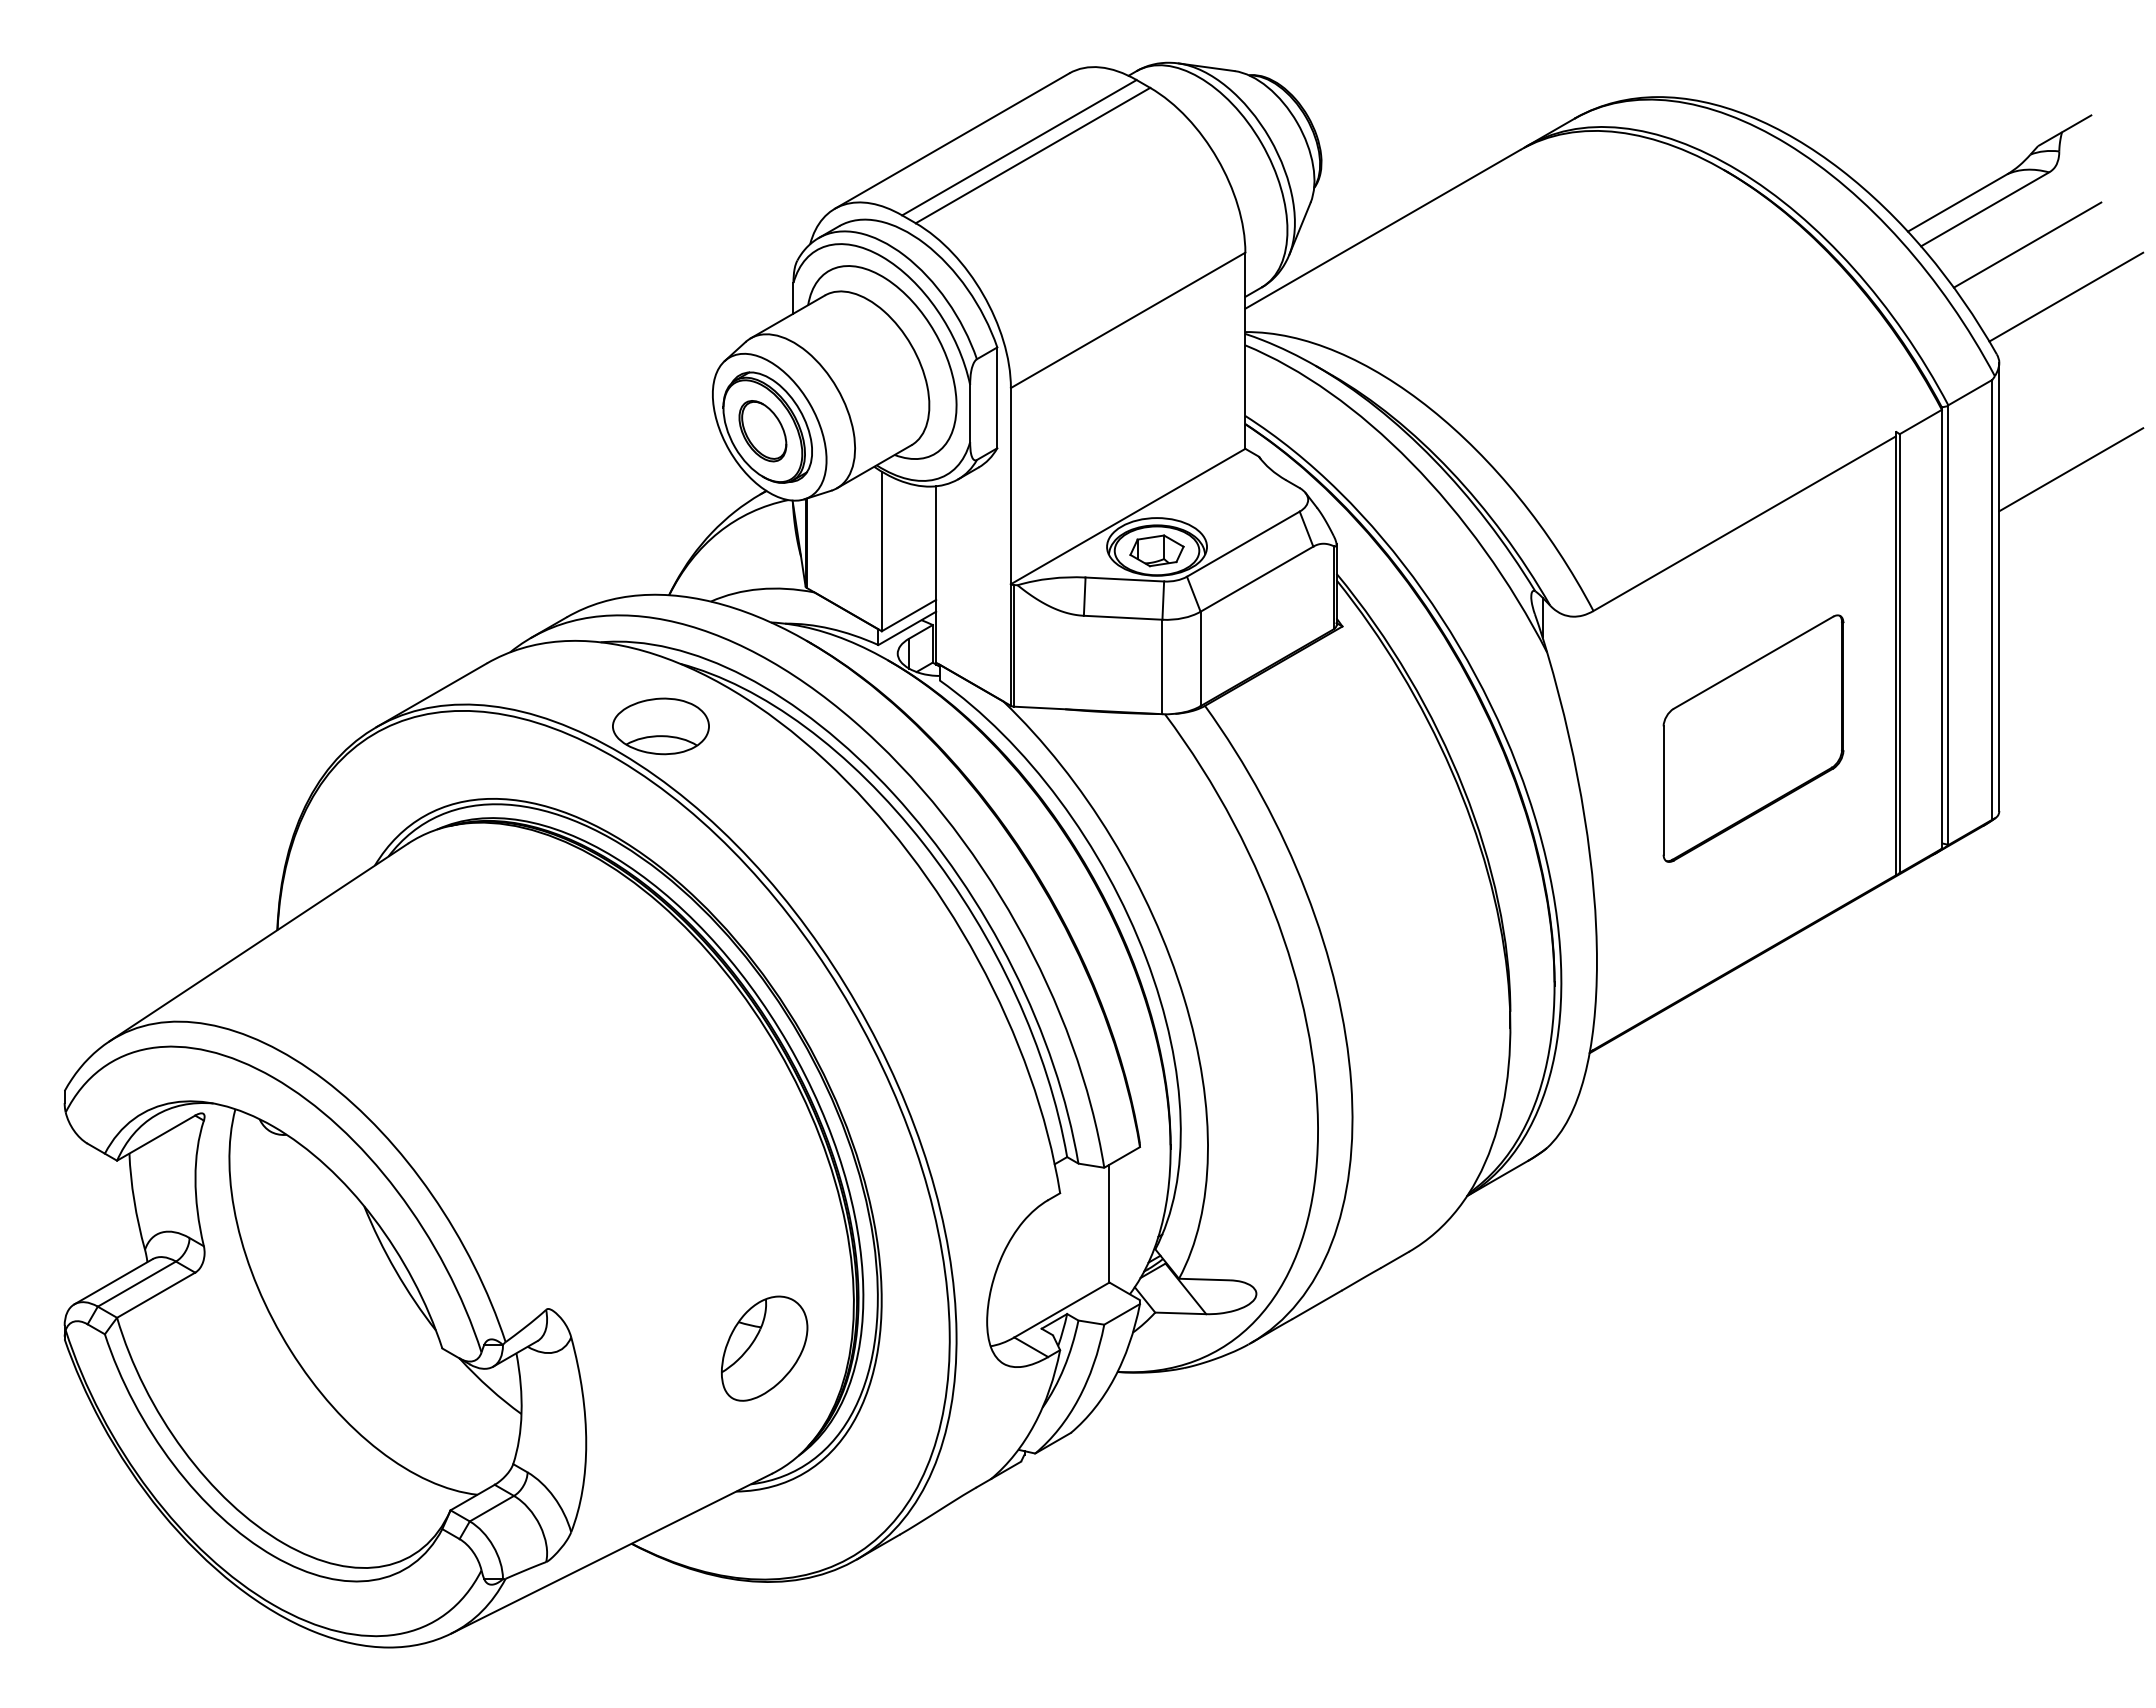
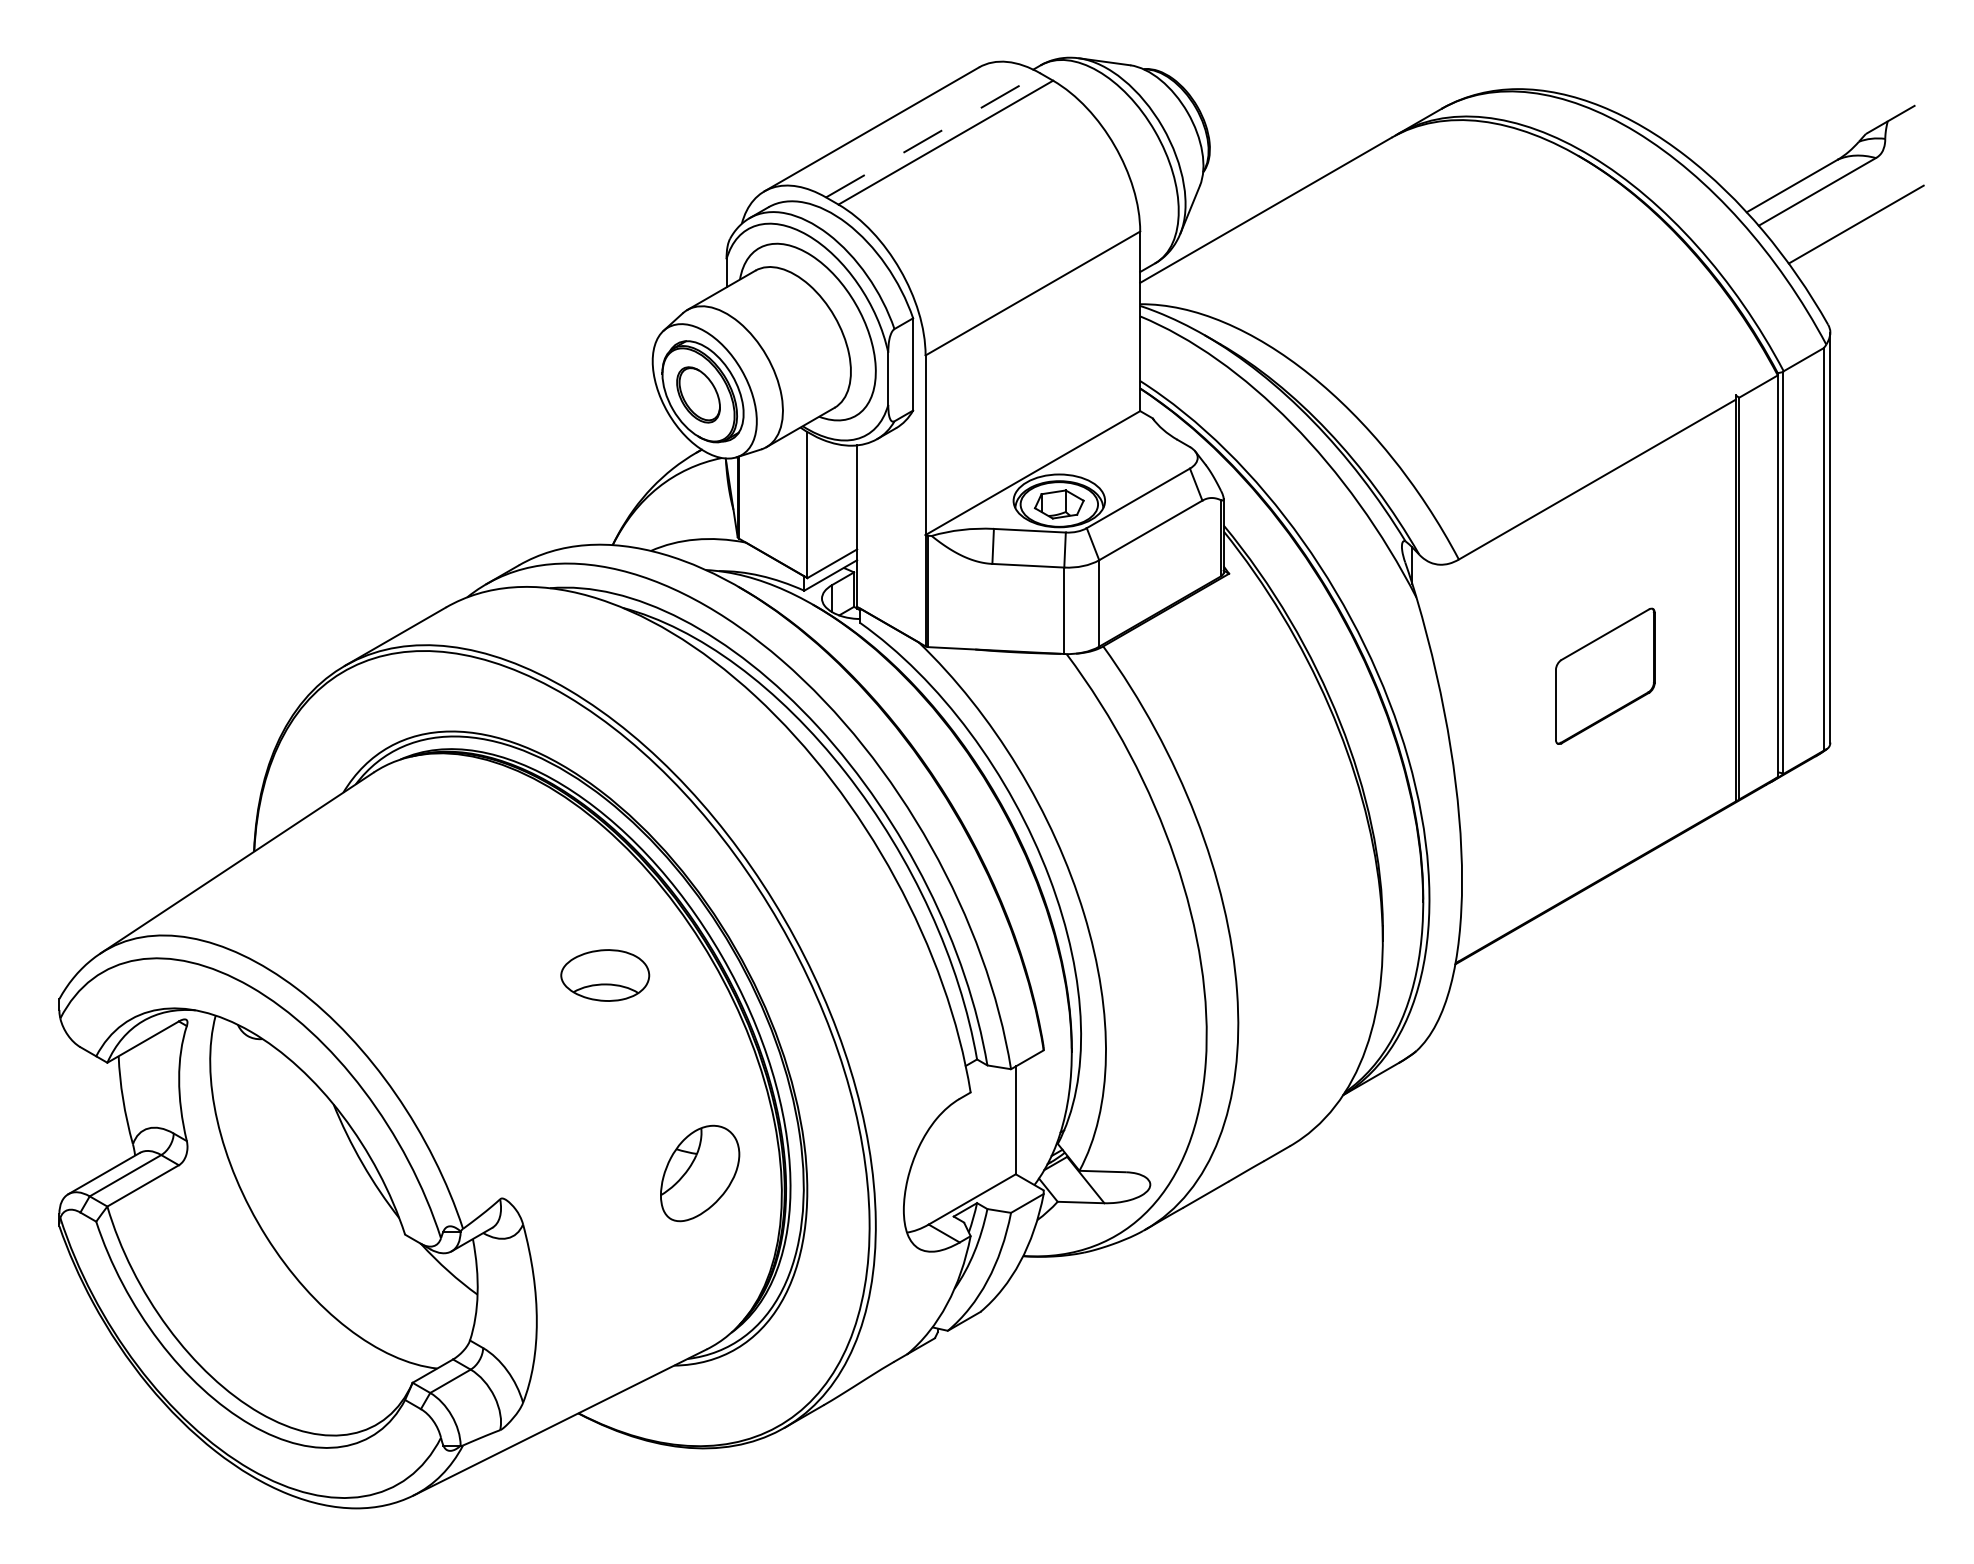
line: (1019, 147) -> (933, 135), solid -> dashed
line: (2066, 296) -> (1891, 271), removed
line: (2071, 469) -> (1896, 430), removed
part: (660, 726) -> (604, 975), moved
part: (1753, 738) -> (1605, 676), size x0.6
part: (764, 1348) -> (700, 1173), moved

